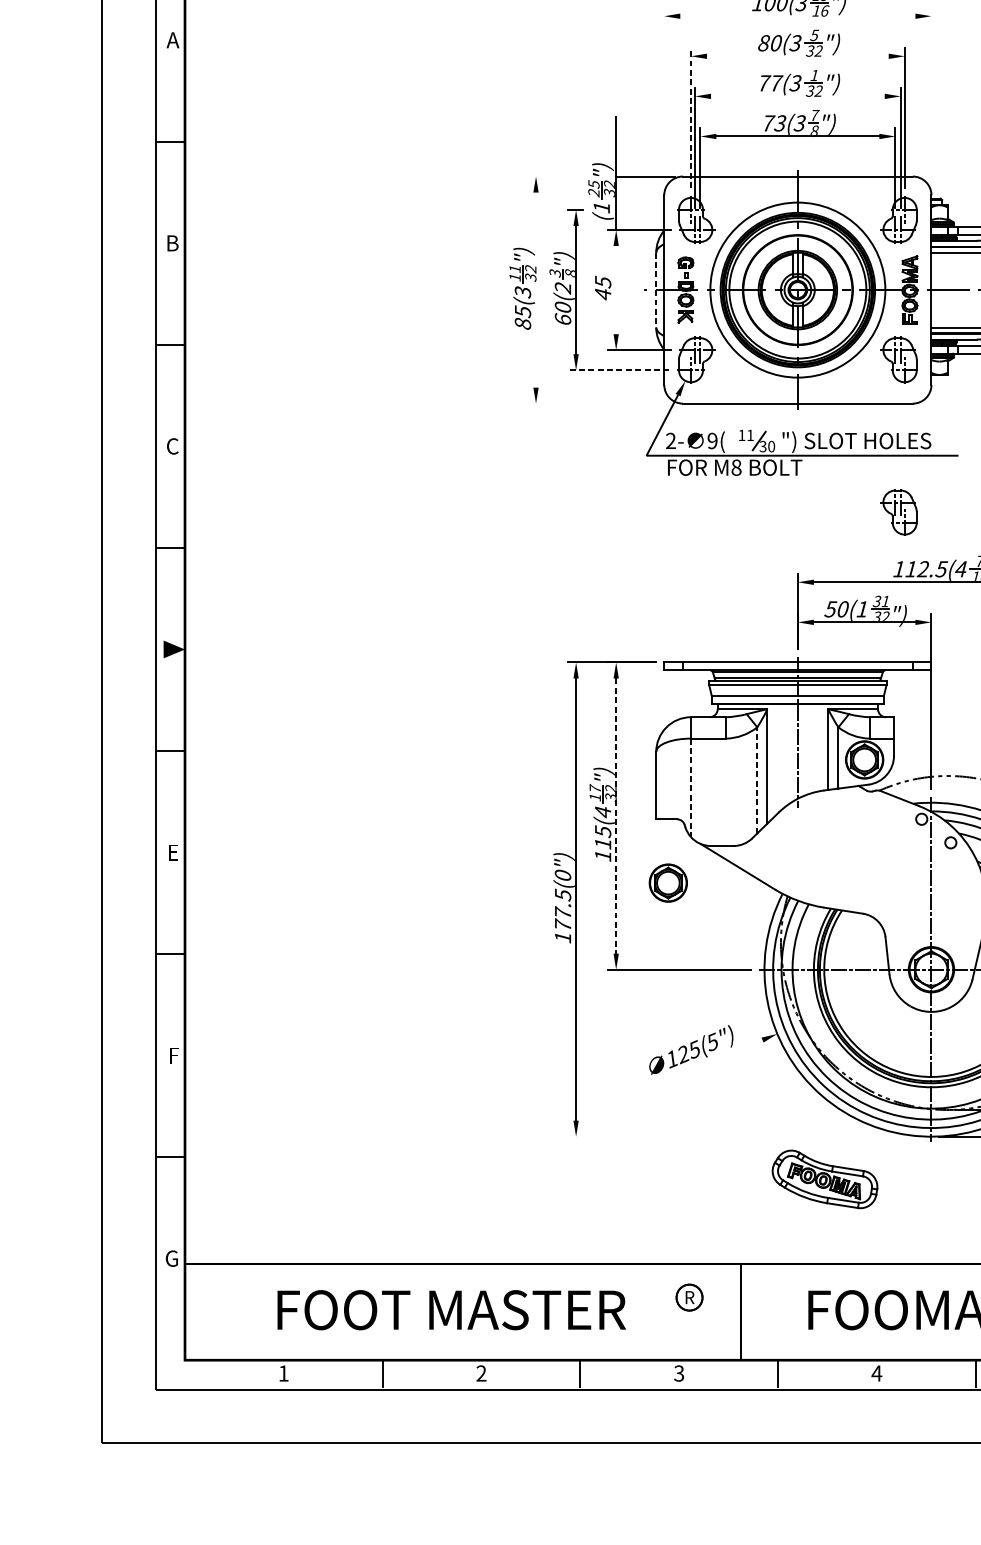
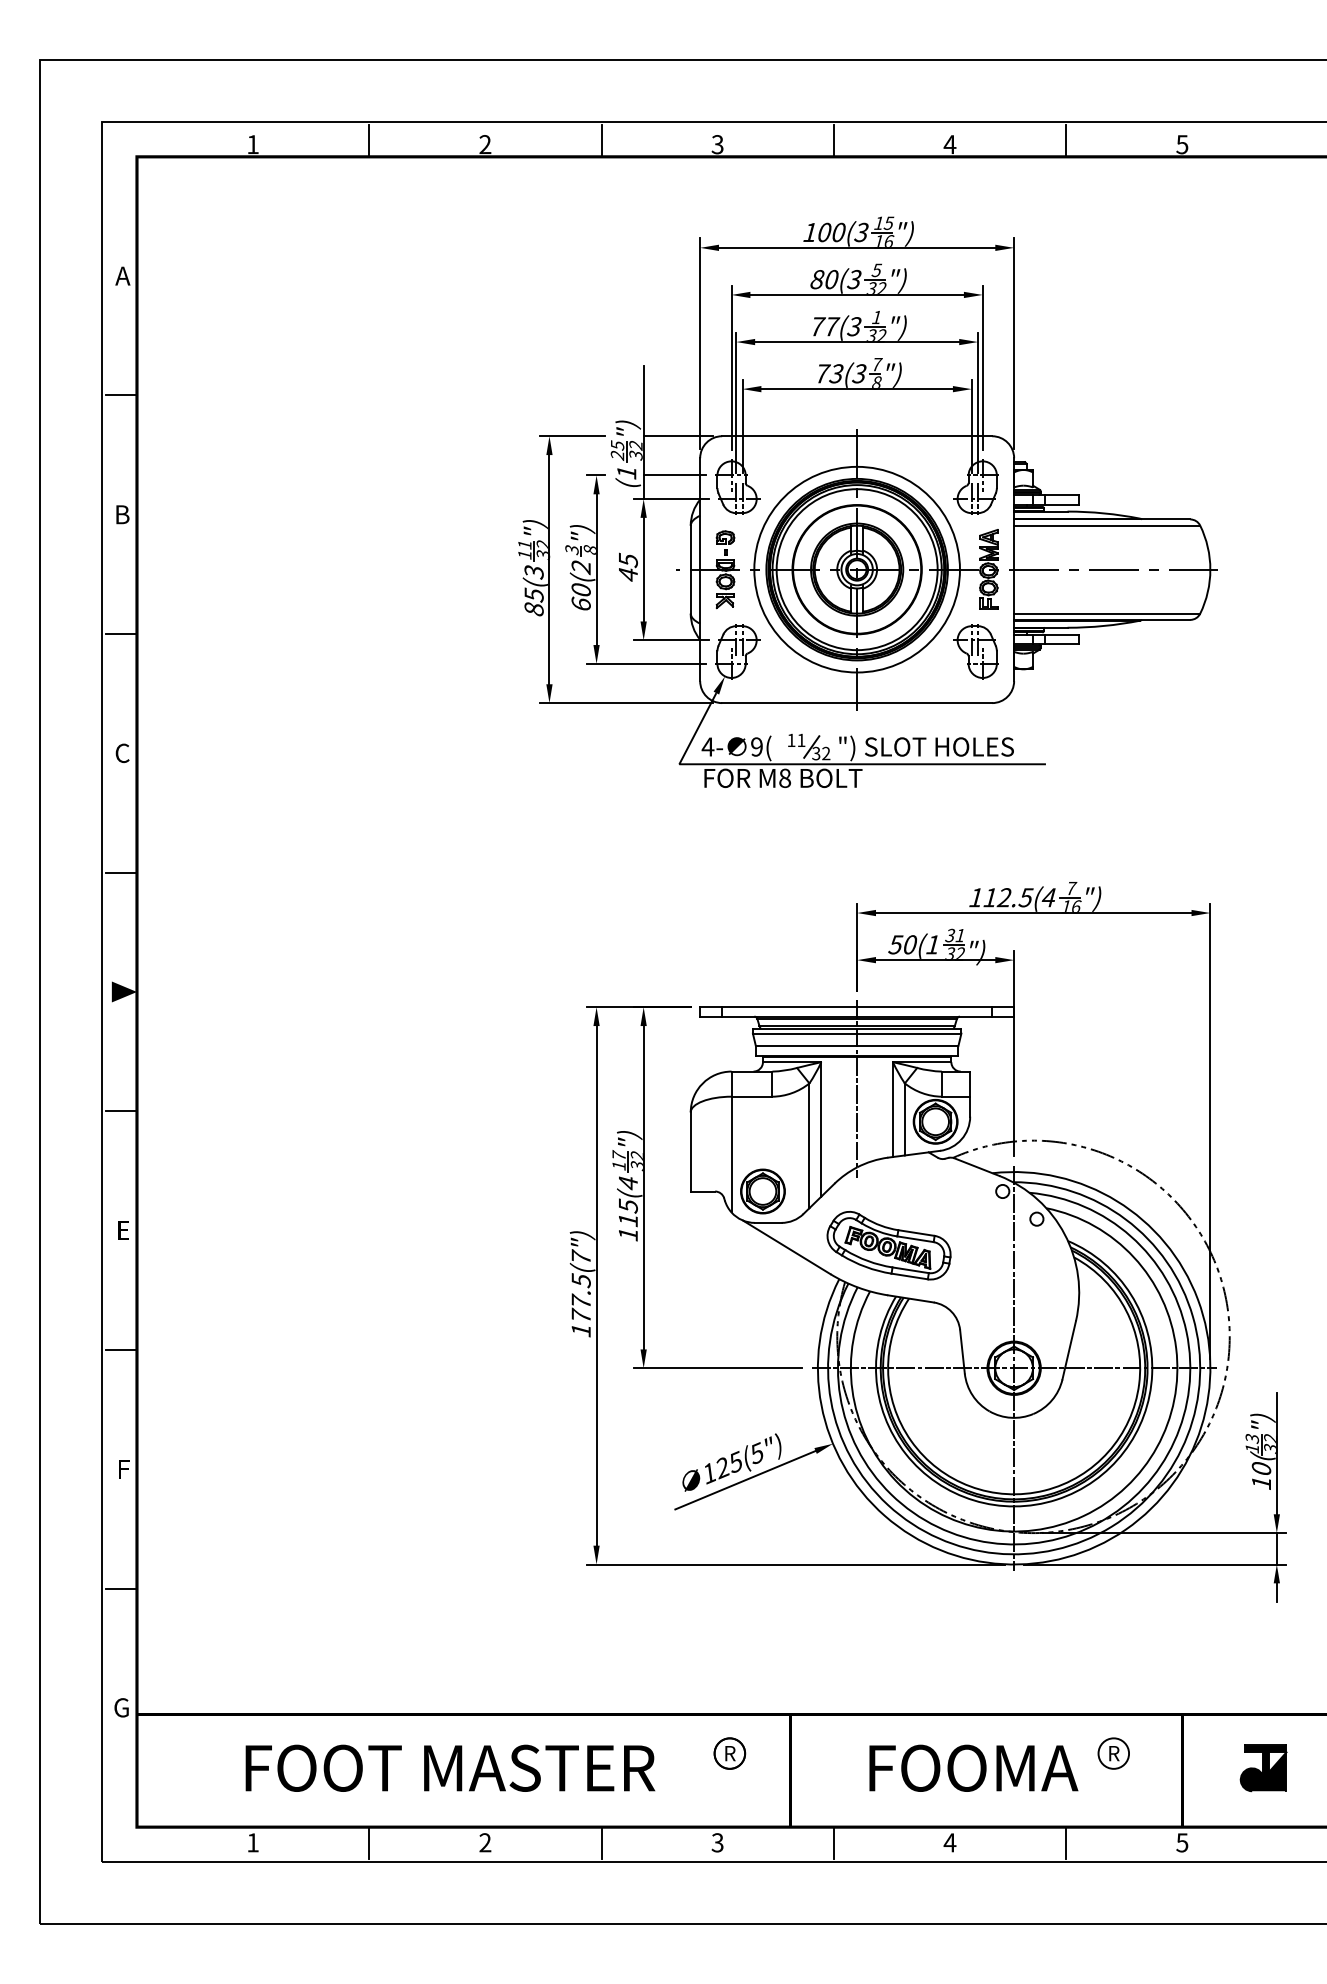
line: (798, 15) -> (857, 247), added
line: (797, 55) -> (856, 294), added
line: (798, 96) -> (857, 342), added
line: (664, 97) -> (700, 343), added
line: (931, 97) -> (1014, 343), added
line: (690, 118) -> (731, 367), dashed -> solid
line: (555, 176) -> (572, 436), added
line: (642, 209) -> (674, 475), added
line: (536, 289) -> (549, 569), added
line: (616, 289) -> (643, 569), added
line: (656, 289) -> (690, 569), dashed -> solid
line: (618, 369) -> (646, 663), dashed -> solid
line: (601, 403) -> (626, 703), added
text: (670, 440) -> (707, 746), 2- -> 4-
text: (771, 446) -> (826, 753), 30 -> 32
part: (898, 512) -> (975, 830), removed
line: (757, 780) -> (809, 1145), dashed -> solid
line: (690, 787) -> (731, 1154), dashed -> solid
line: (616, 815) -> (643, 1187), dashed -> solid
text: (562, 874) -> (580, 1256), 177.5(0") -> 177.5(7")
part: (667, 883) -> (762, 1191), moved
line: (702, 1065) -> (745, 1480), added
line: (745, 1136) -> (795, 1564), added
part: (824, 1179) -> (888, 1245), moved

